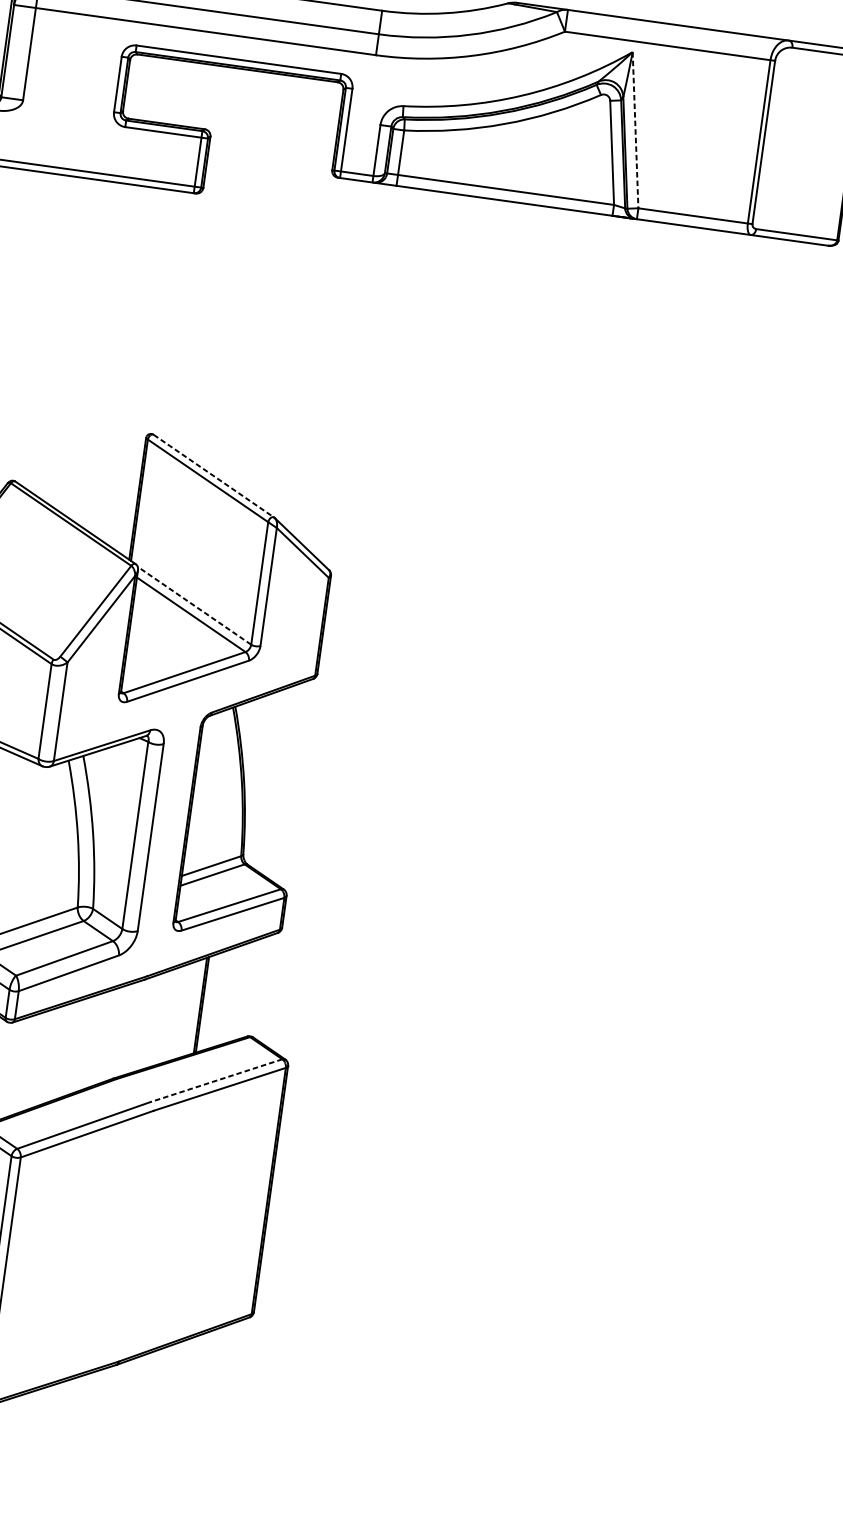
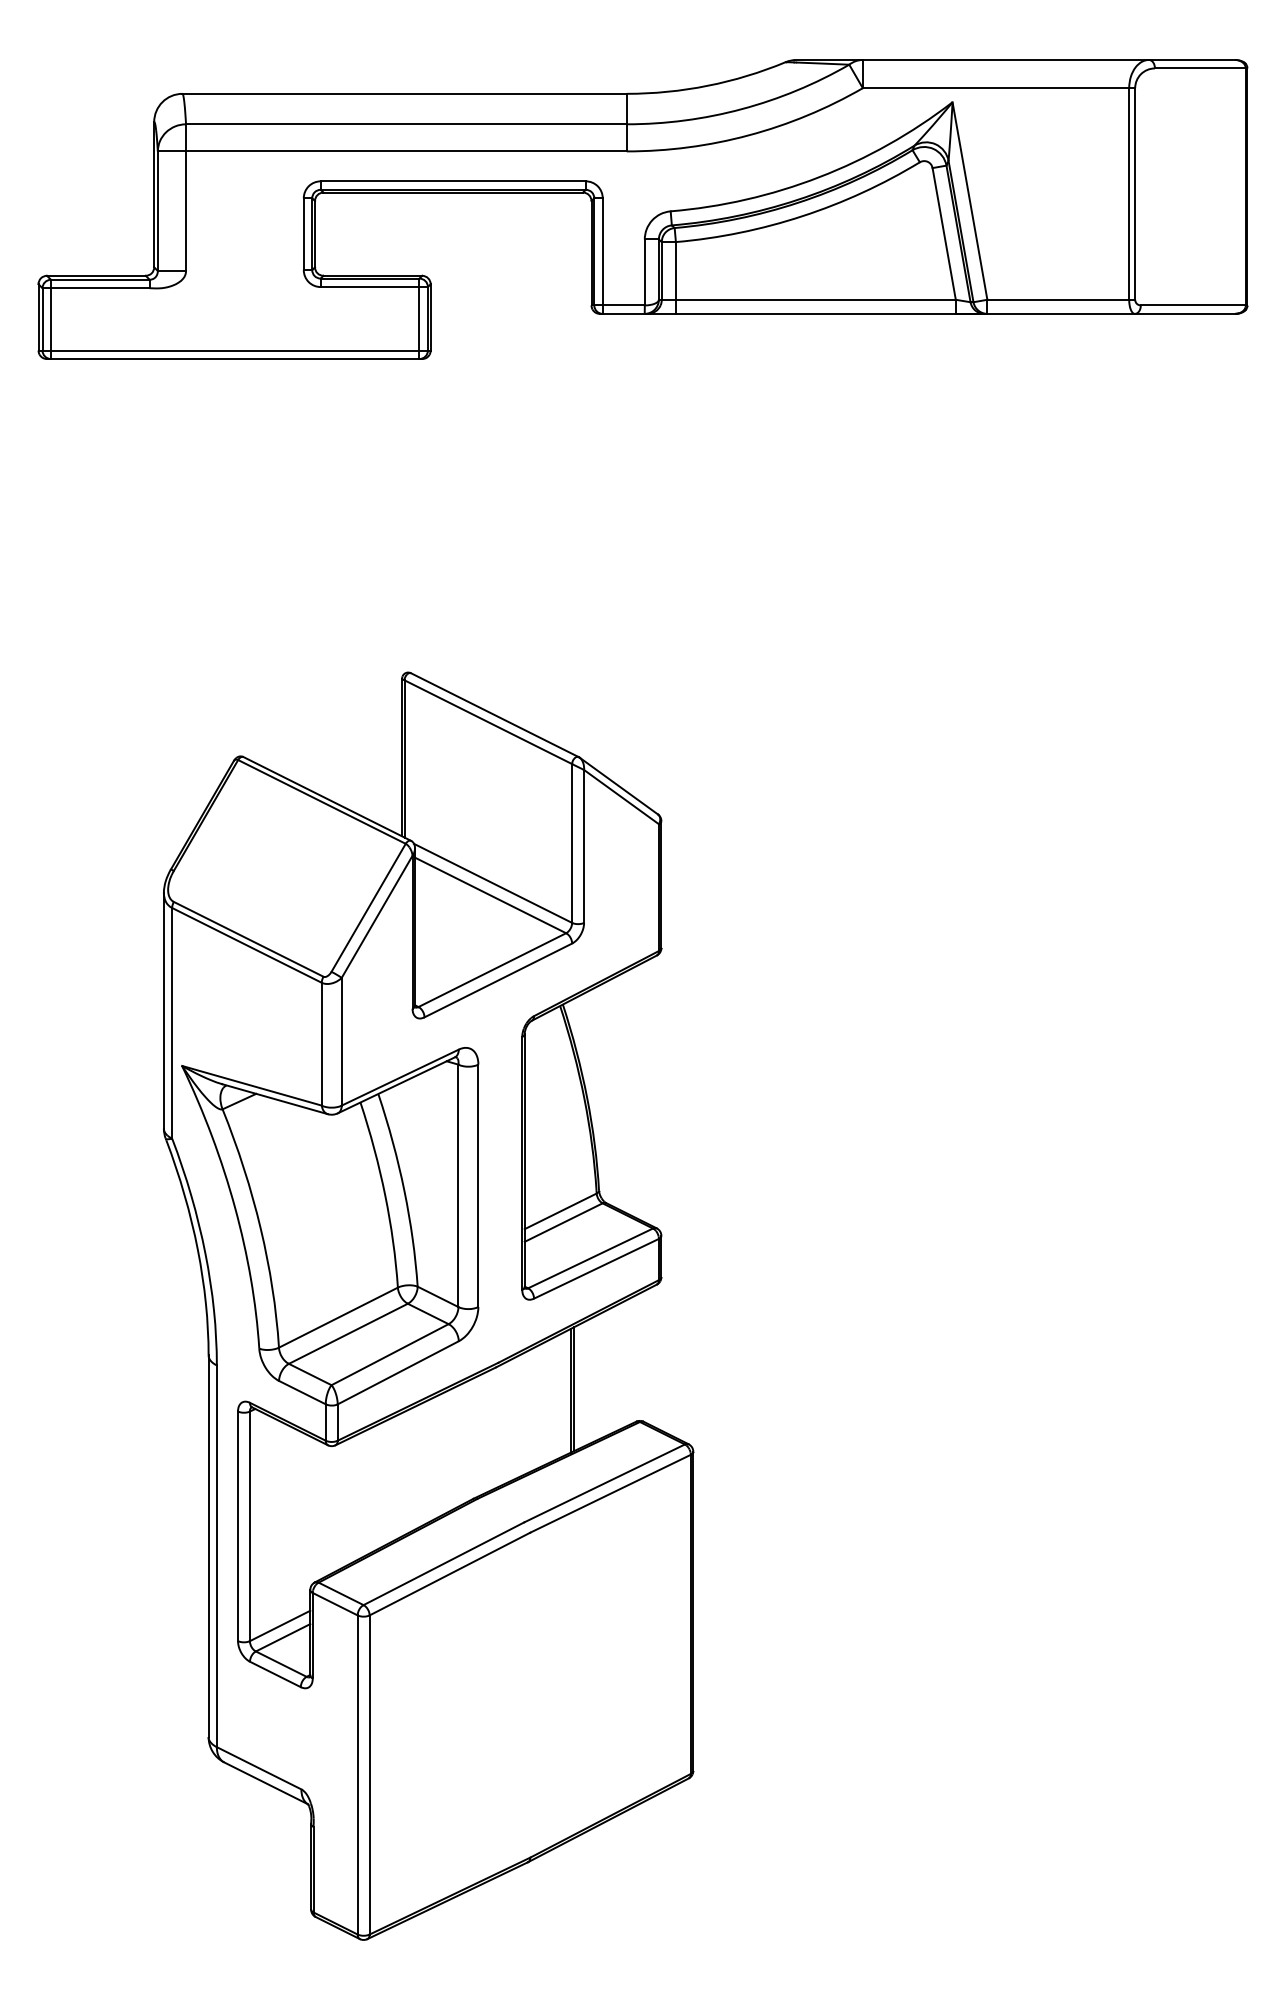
line: (635, 130) -> (970, 201), dashed -> solid
line: (213, 476) -> (494, 715), dashed -> solid
line: (193, 605) -> (492, 883), dashed -> solid
line: (216, 1080) -> (604, 1483), dashed -> solid

